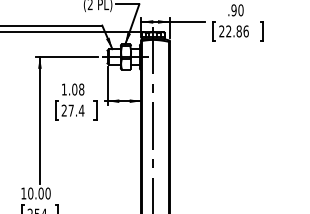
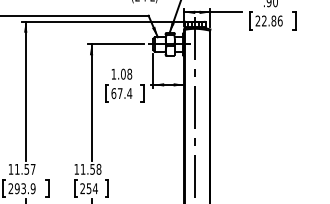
text: (63, 110) -> (113, 93), 27.4 -> 67.4
text: (38, 192) -> (90, 168), 10.00 -> 11.58

